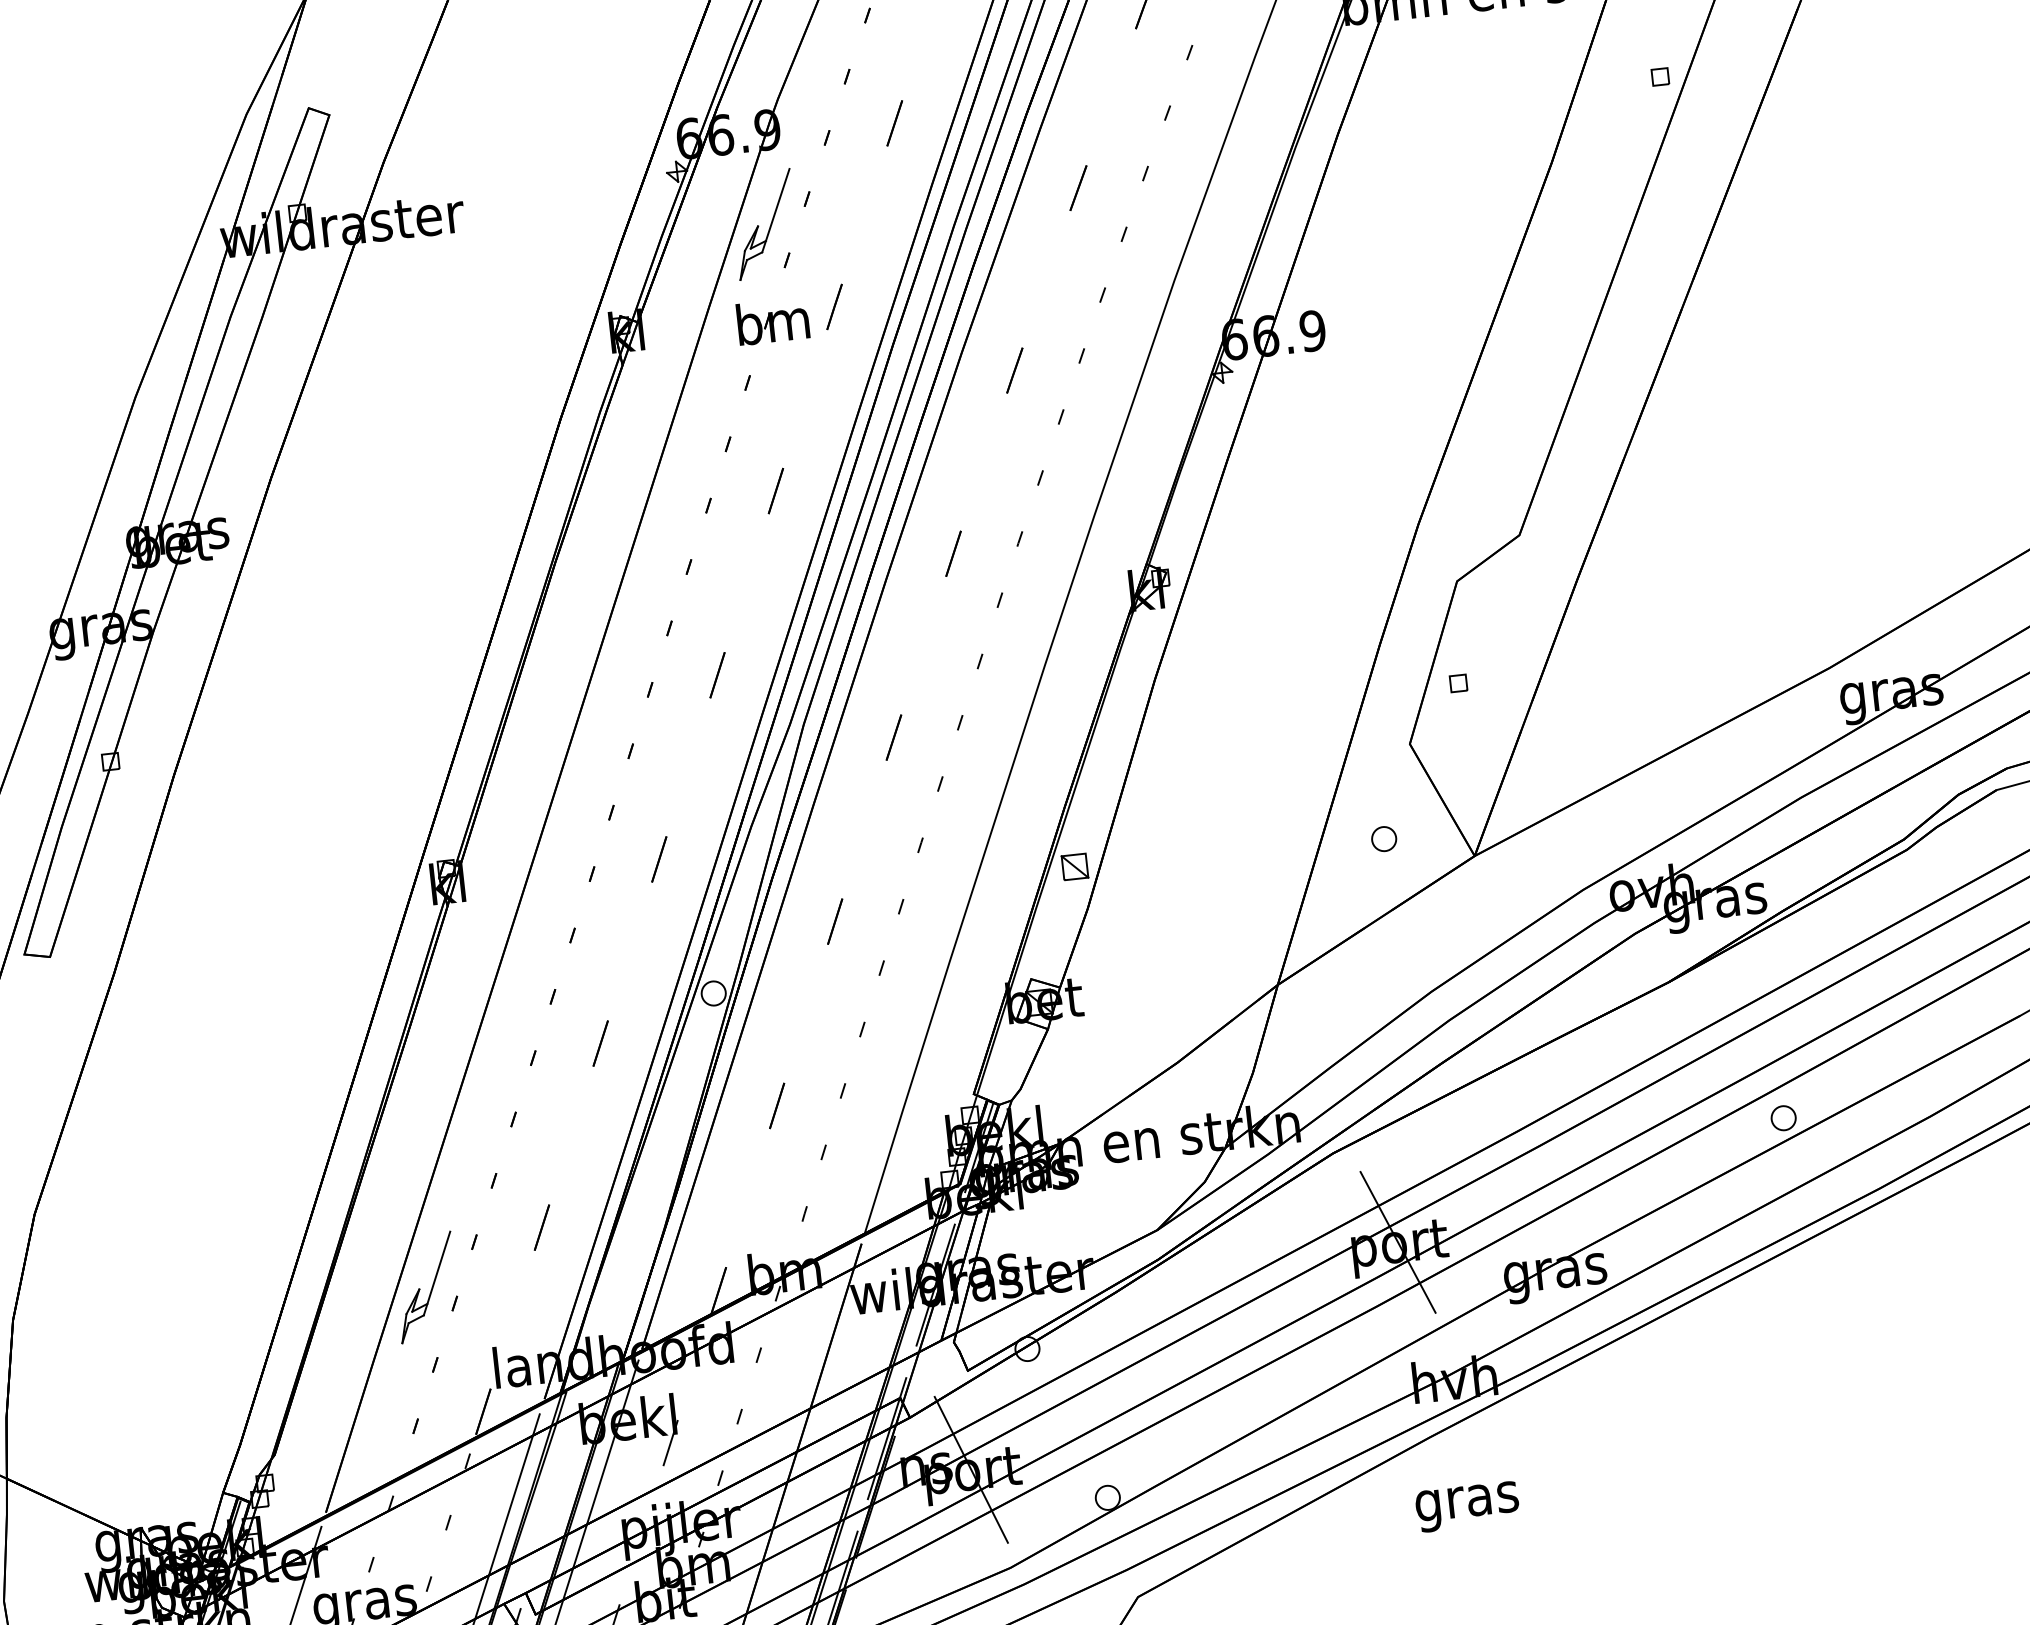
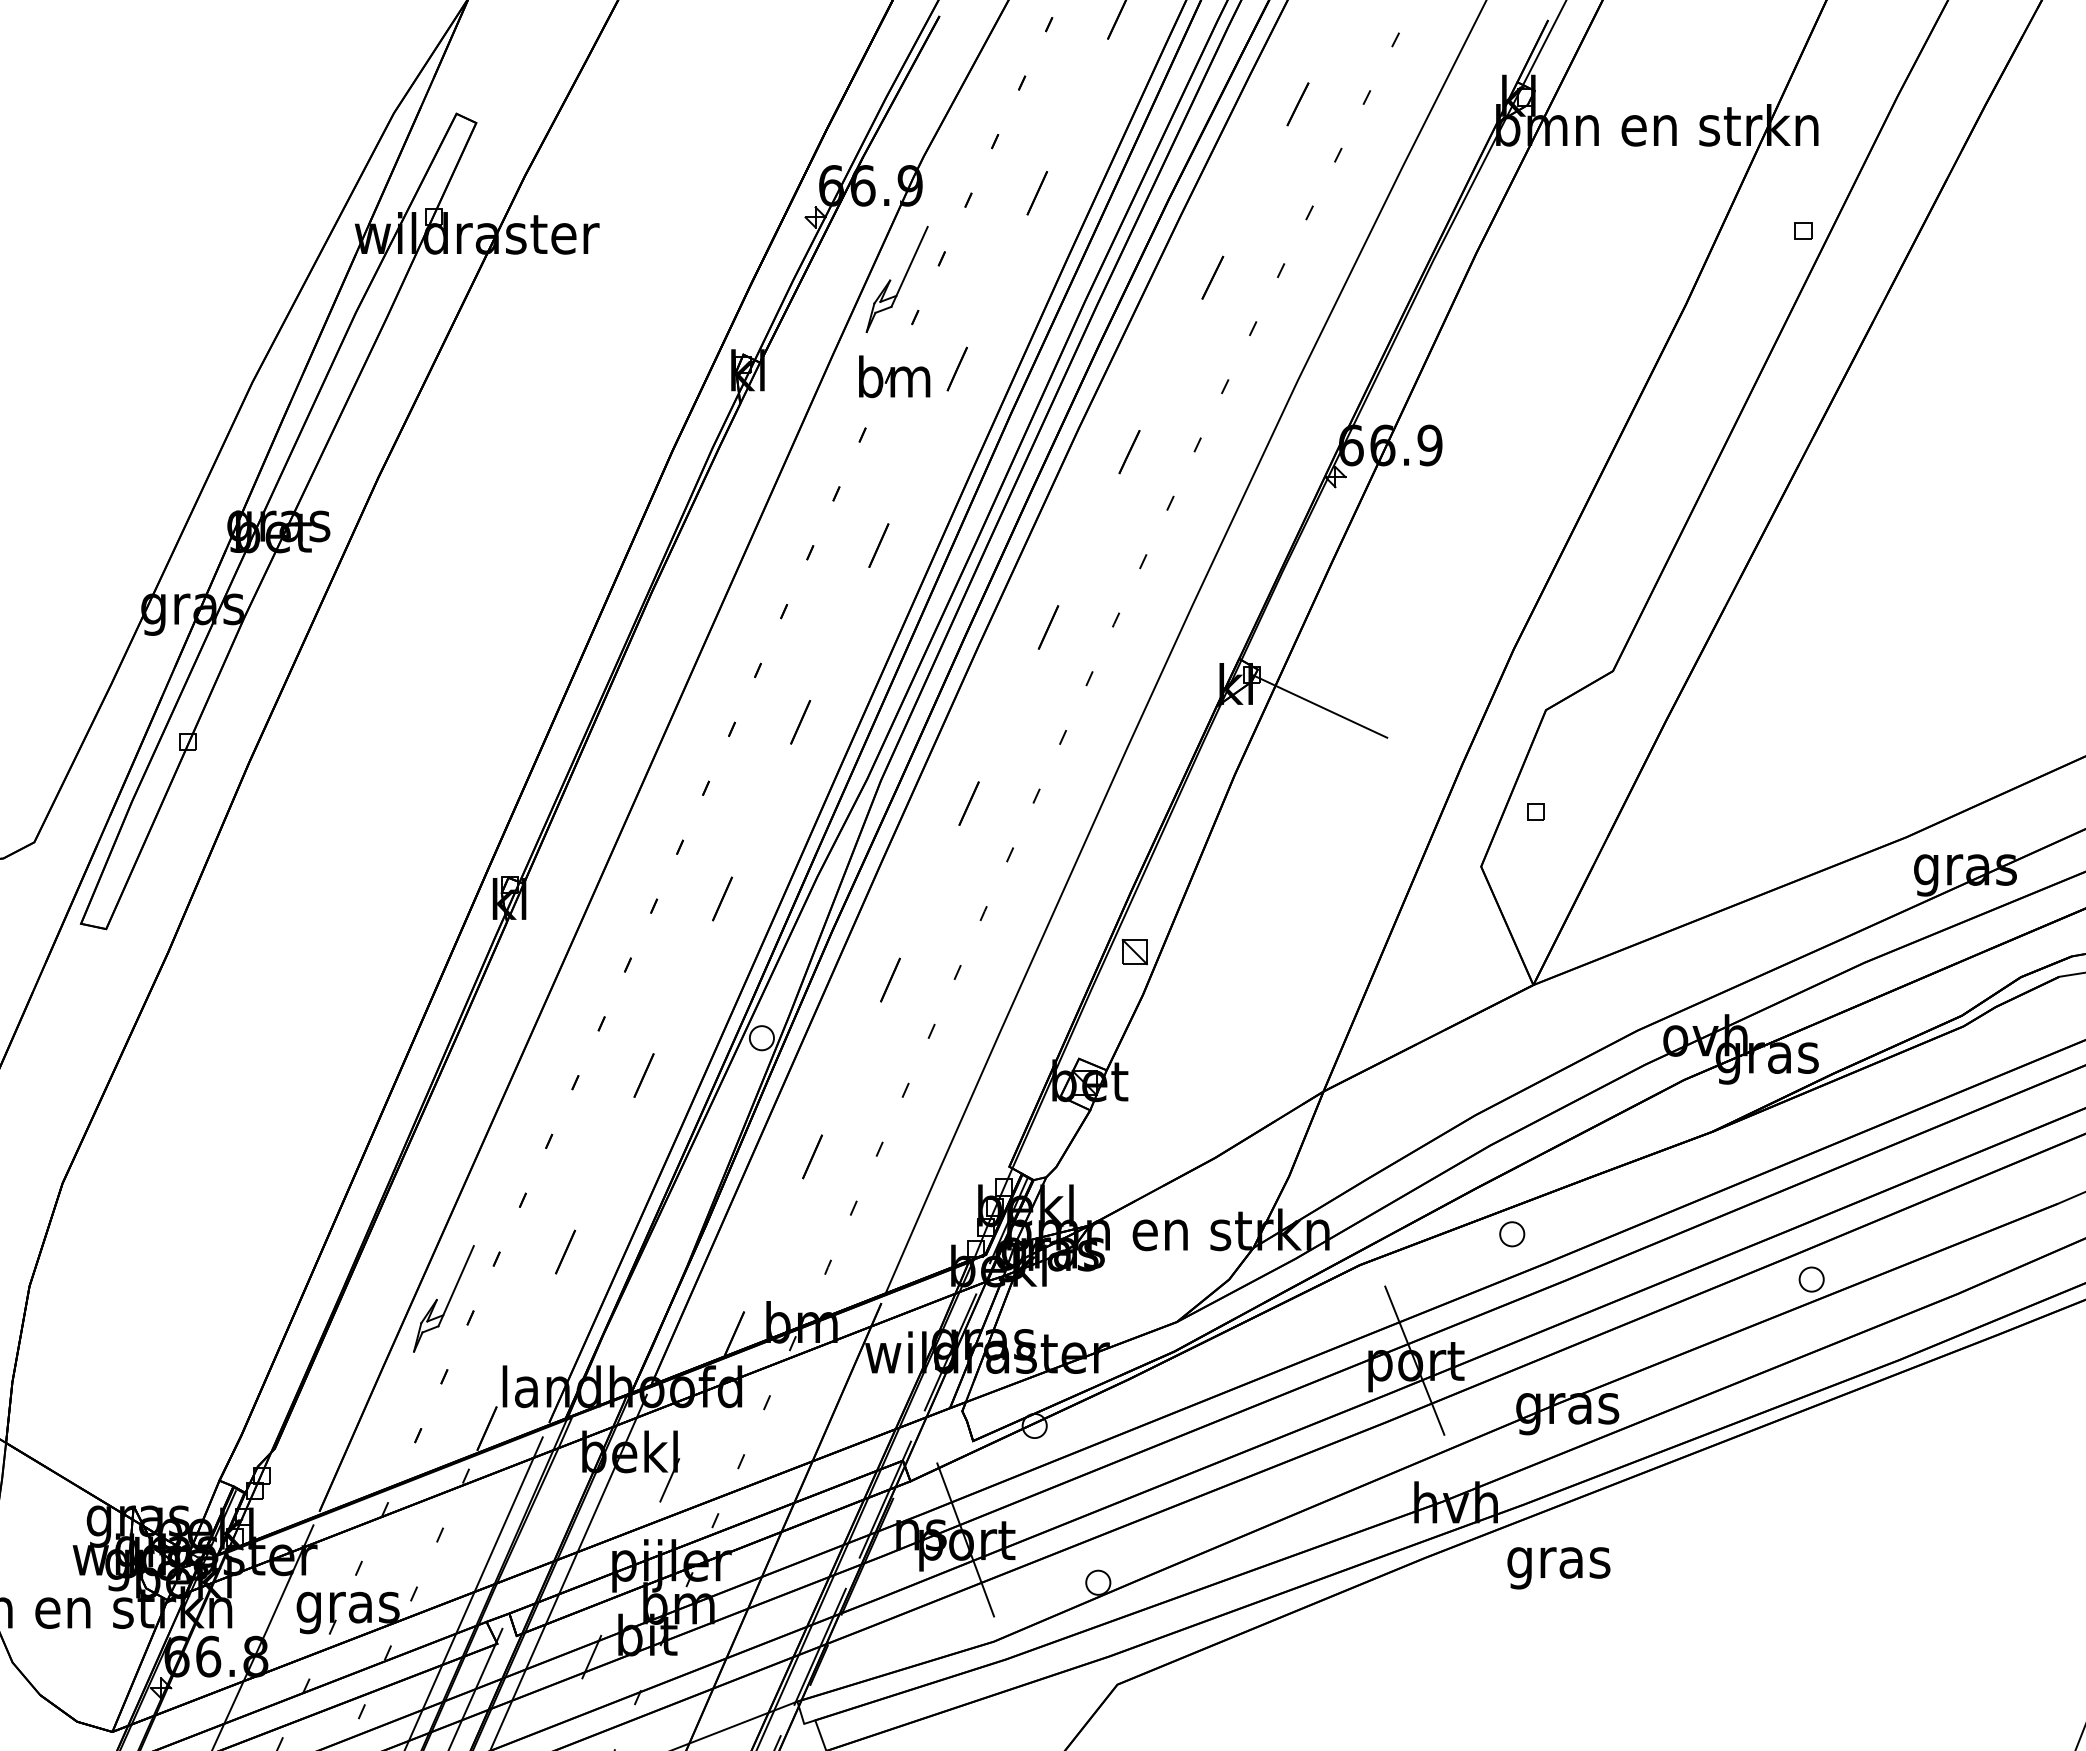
line: (1231, 601) -> (1319, 705), added
part: (1384, 839) -> (1512, 1234), moved
text: (1467, 1507) -> (1558, 1568), moved

